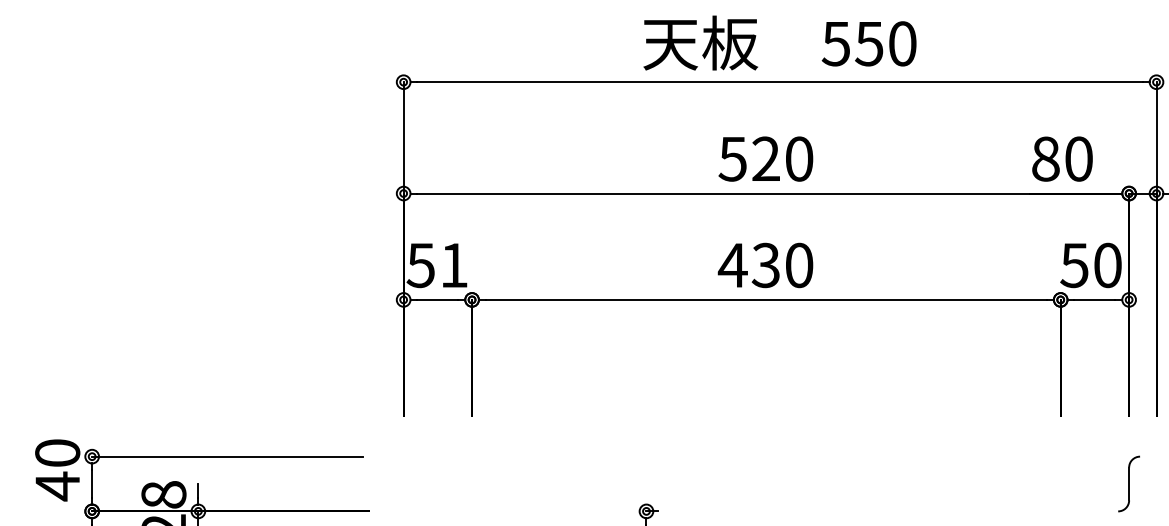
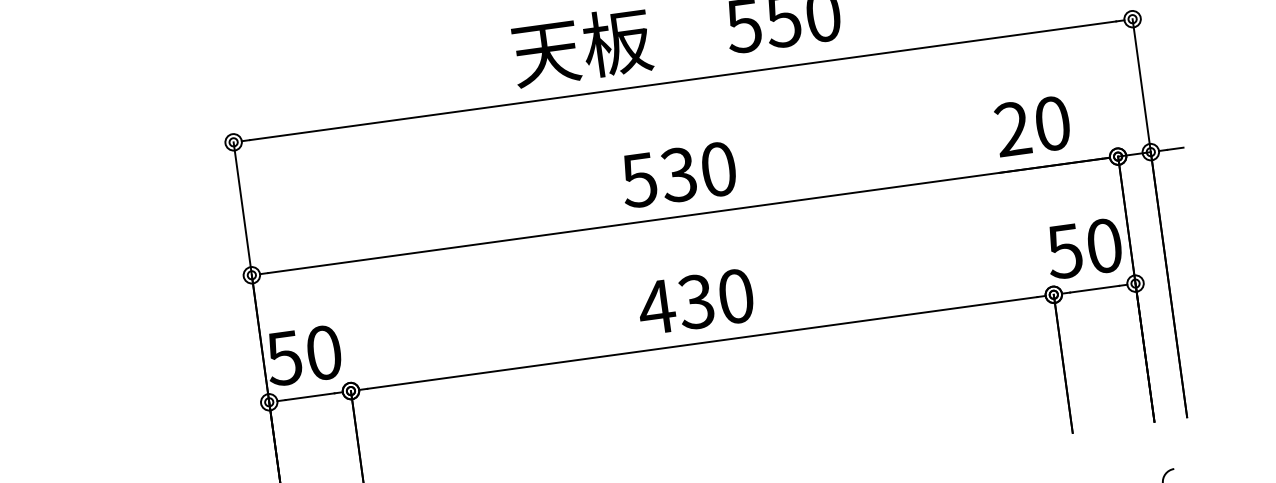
text: (1045, 158) -> (1012, 128), 80 -> 20
text: (765, 159) -> (678, 175), 520 -> 530
text: (454, 265) -> (324, 352), 51 -> 50

